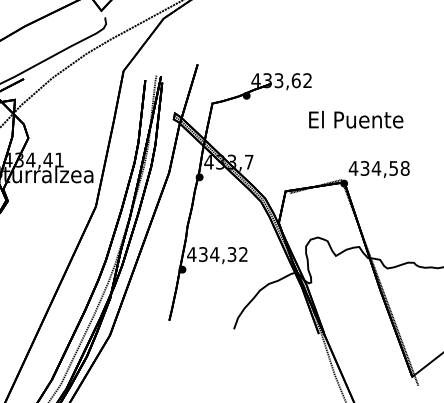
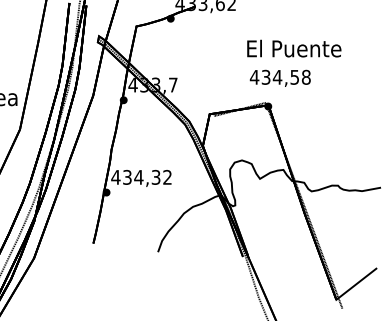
text: (356, 119) -> (294, 48), moved
text: (378, 169) -> (279, 78), moved

